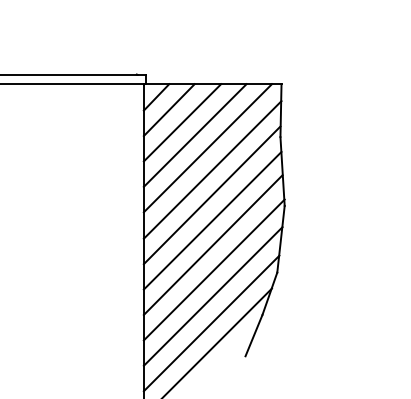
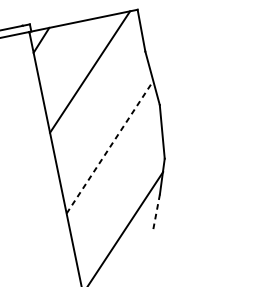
line: (168, 110) -> (52, 48), removed
line: (182, 122) -> (65, 55), removed
line: (194, 135) -> (77, 64), removed
line: (212, 169) -> (97, 88), removed
line: (211, 195) -> (100, 108), removed
line: (212, 220) -> (105, 128), removed
line: (213, 244) -> (110, 146), solid -> dashed
line: (213, 269) -> (114, 166), removed
line: (212, 296) -> (117, 187), removed
line: (211, 323) -> (121, 209), removed
line: (253, 336) -> (156, 212), solid -> dashed

